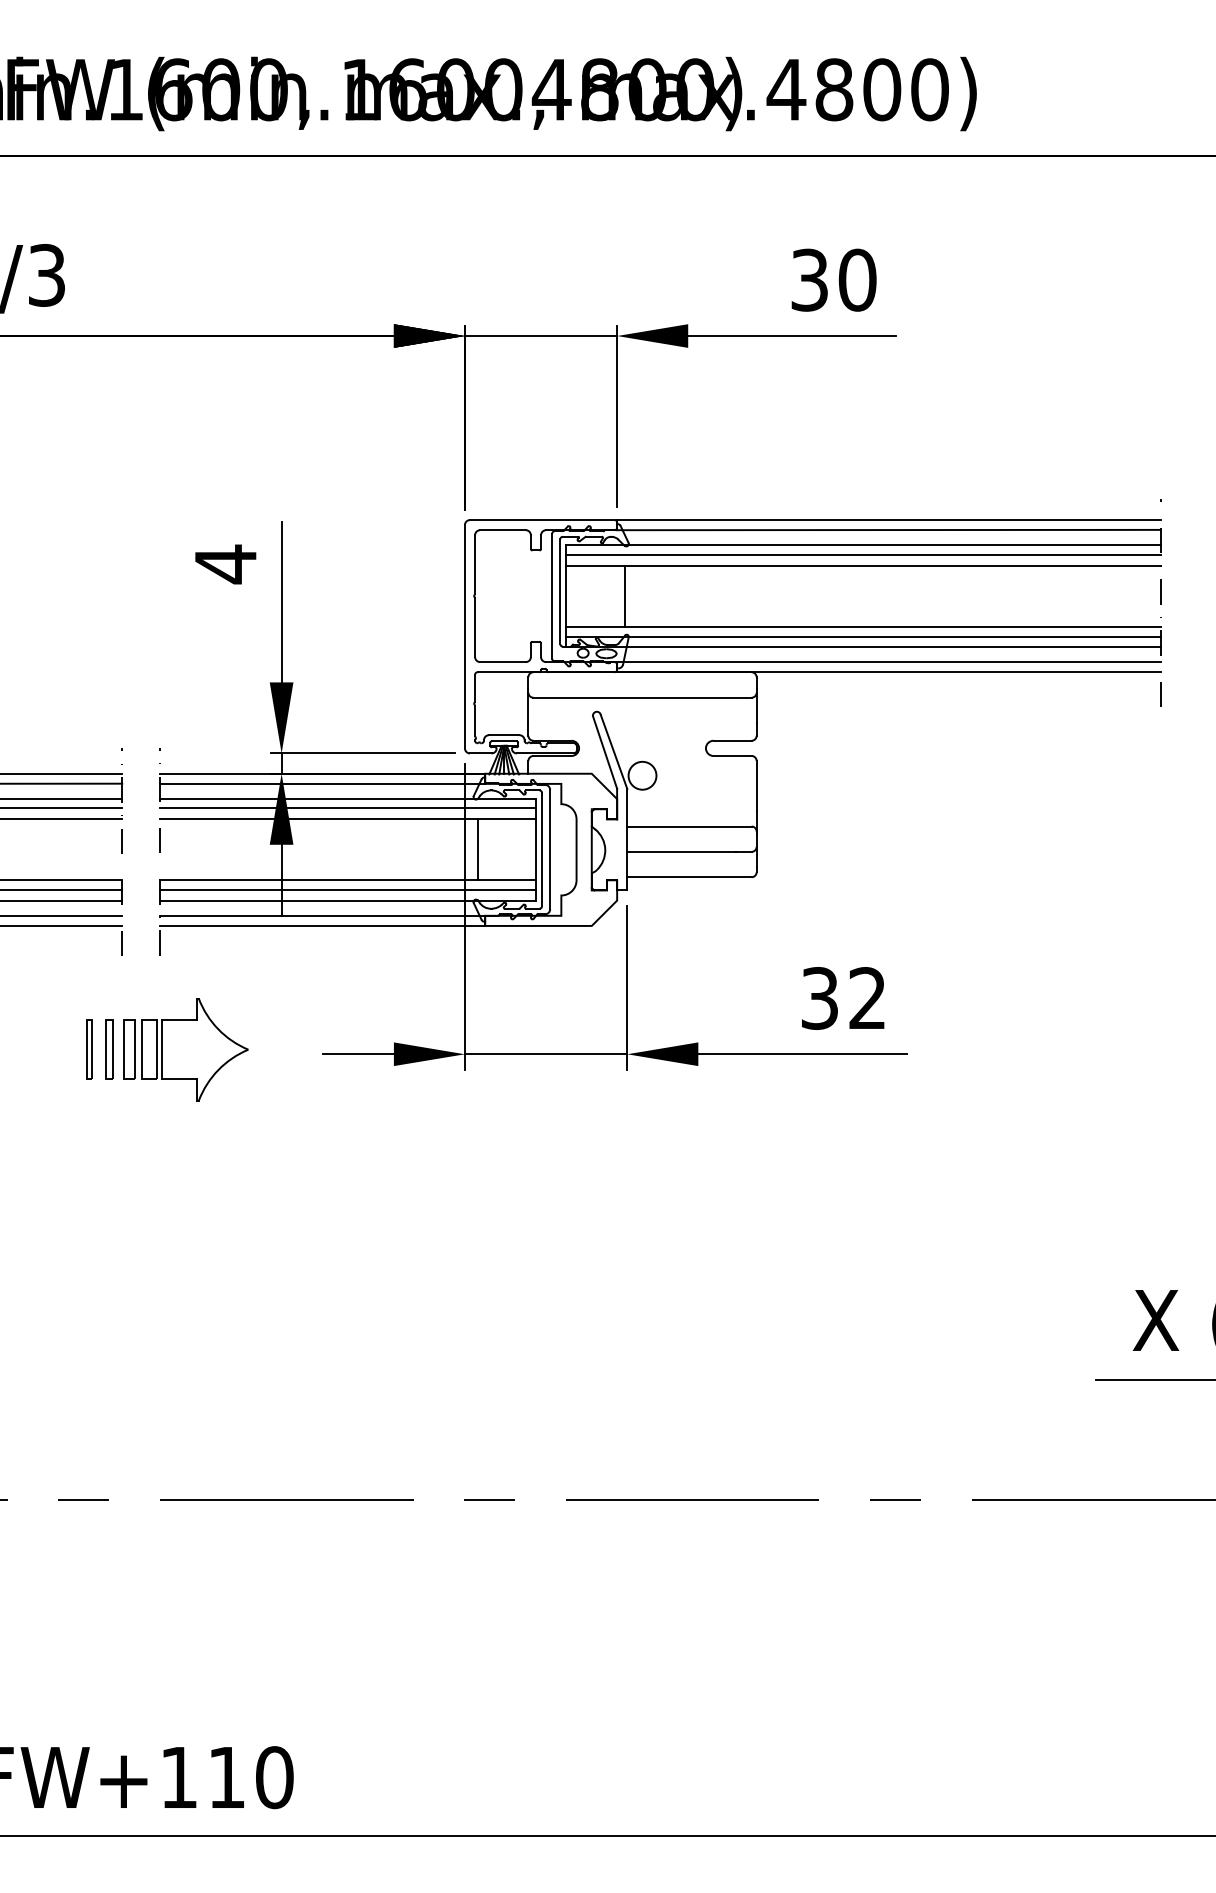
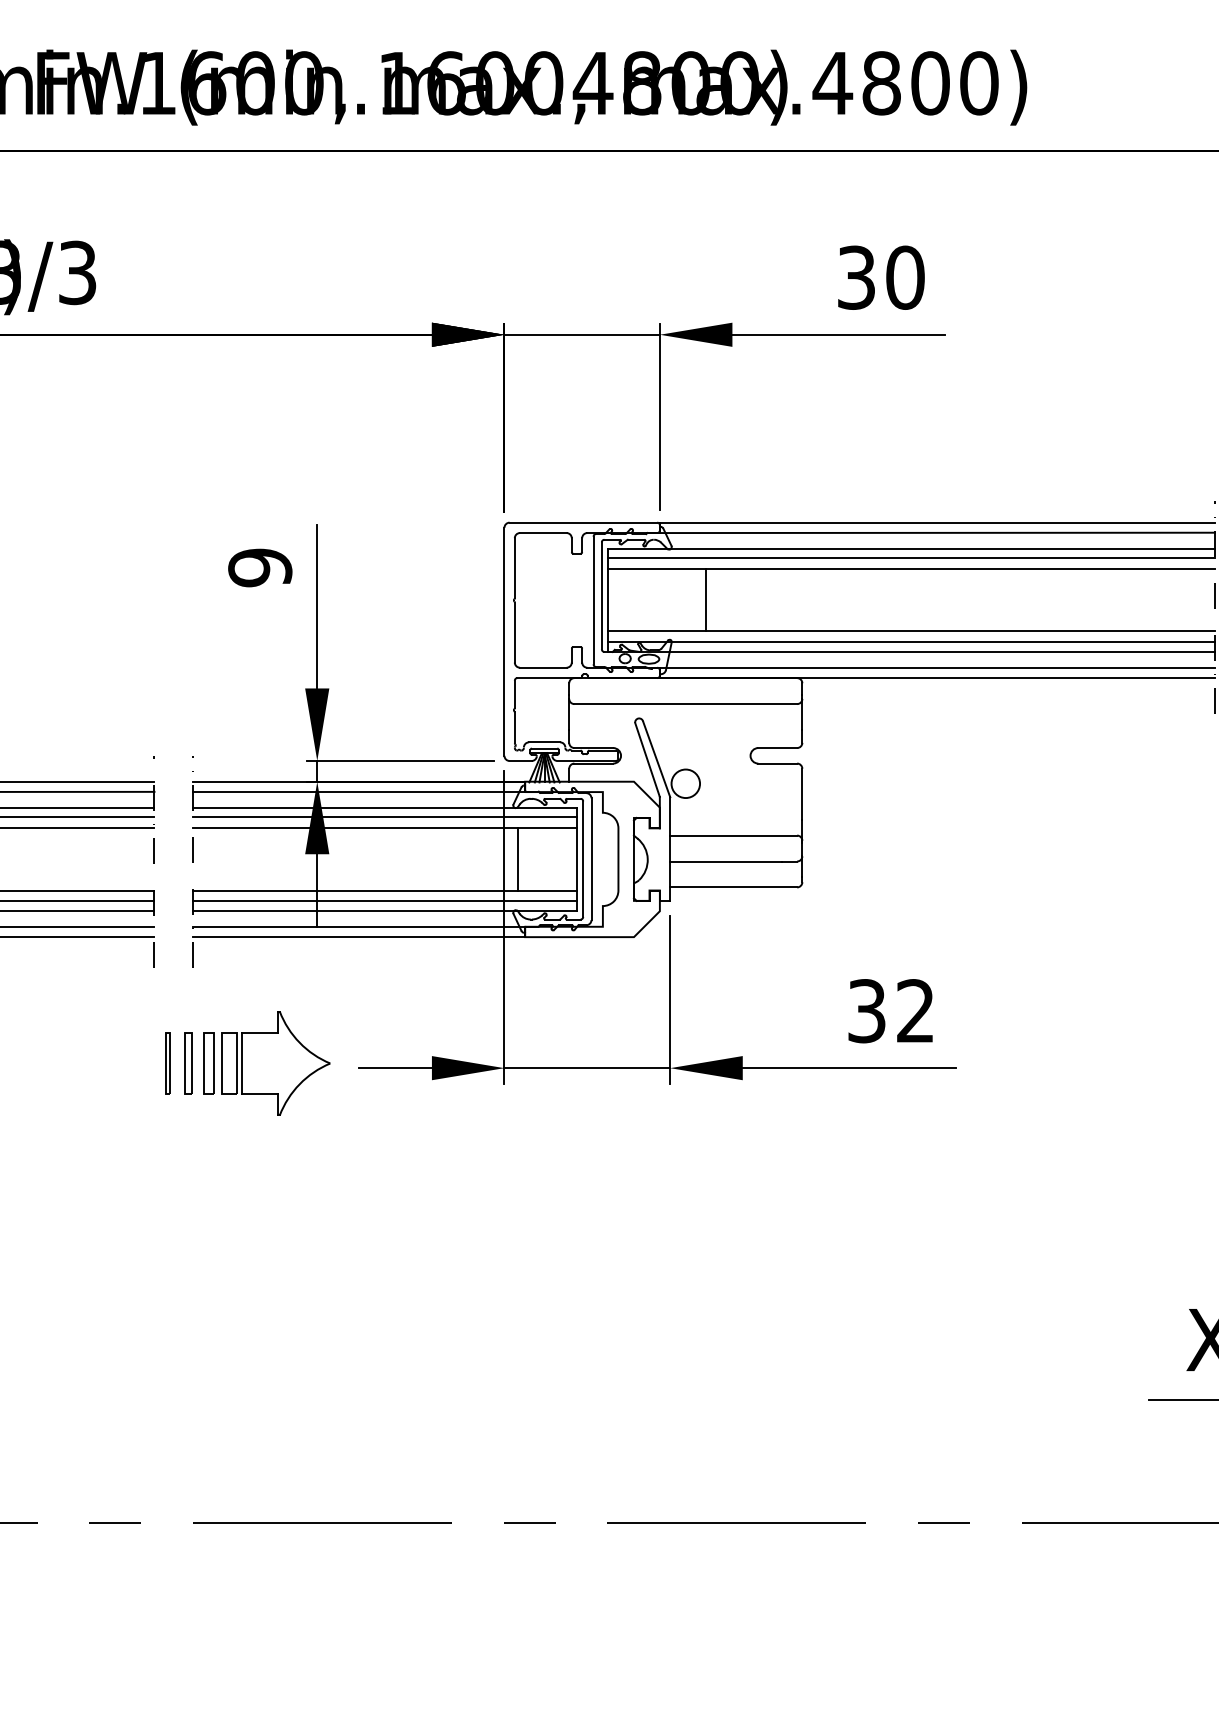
text: (225, 564) -> (259, 568), 4 -> 9
line: (624, 595) -> (706, 599), moved
part: (167, 1049) -> (247, 1063), moved

